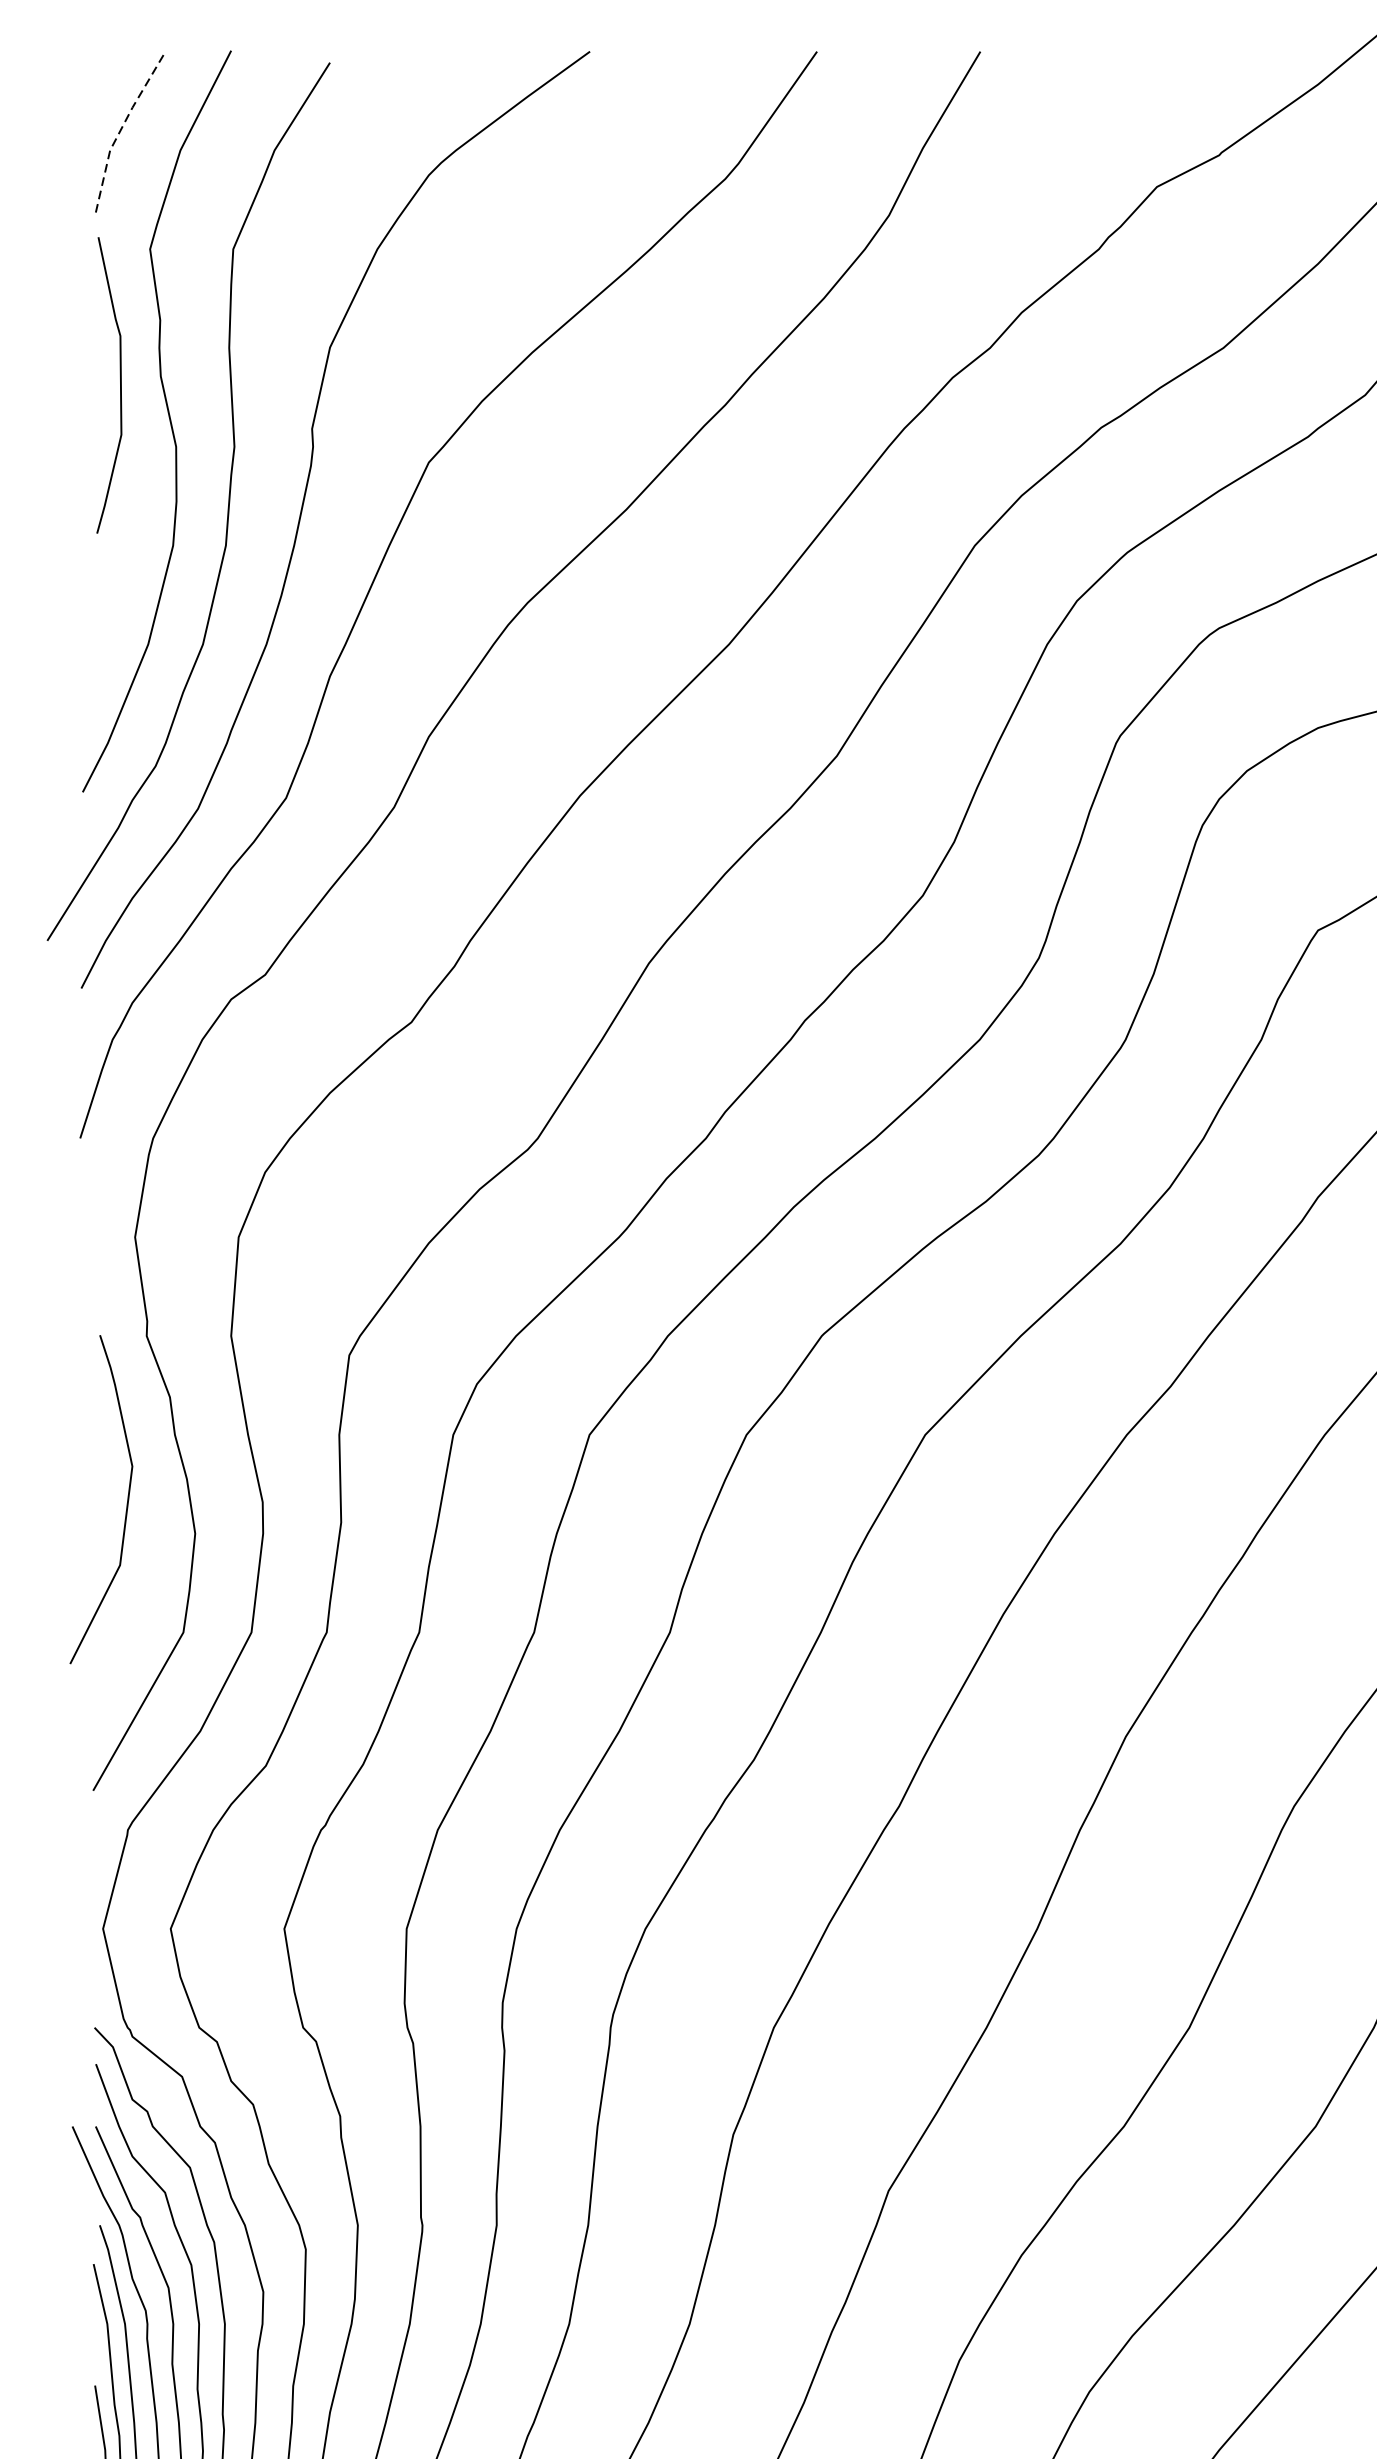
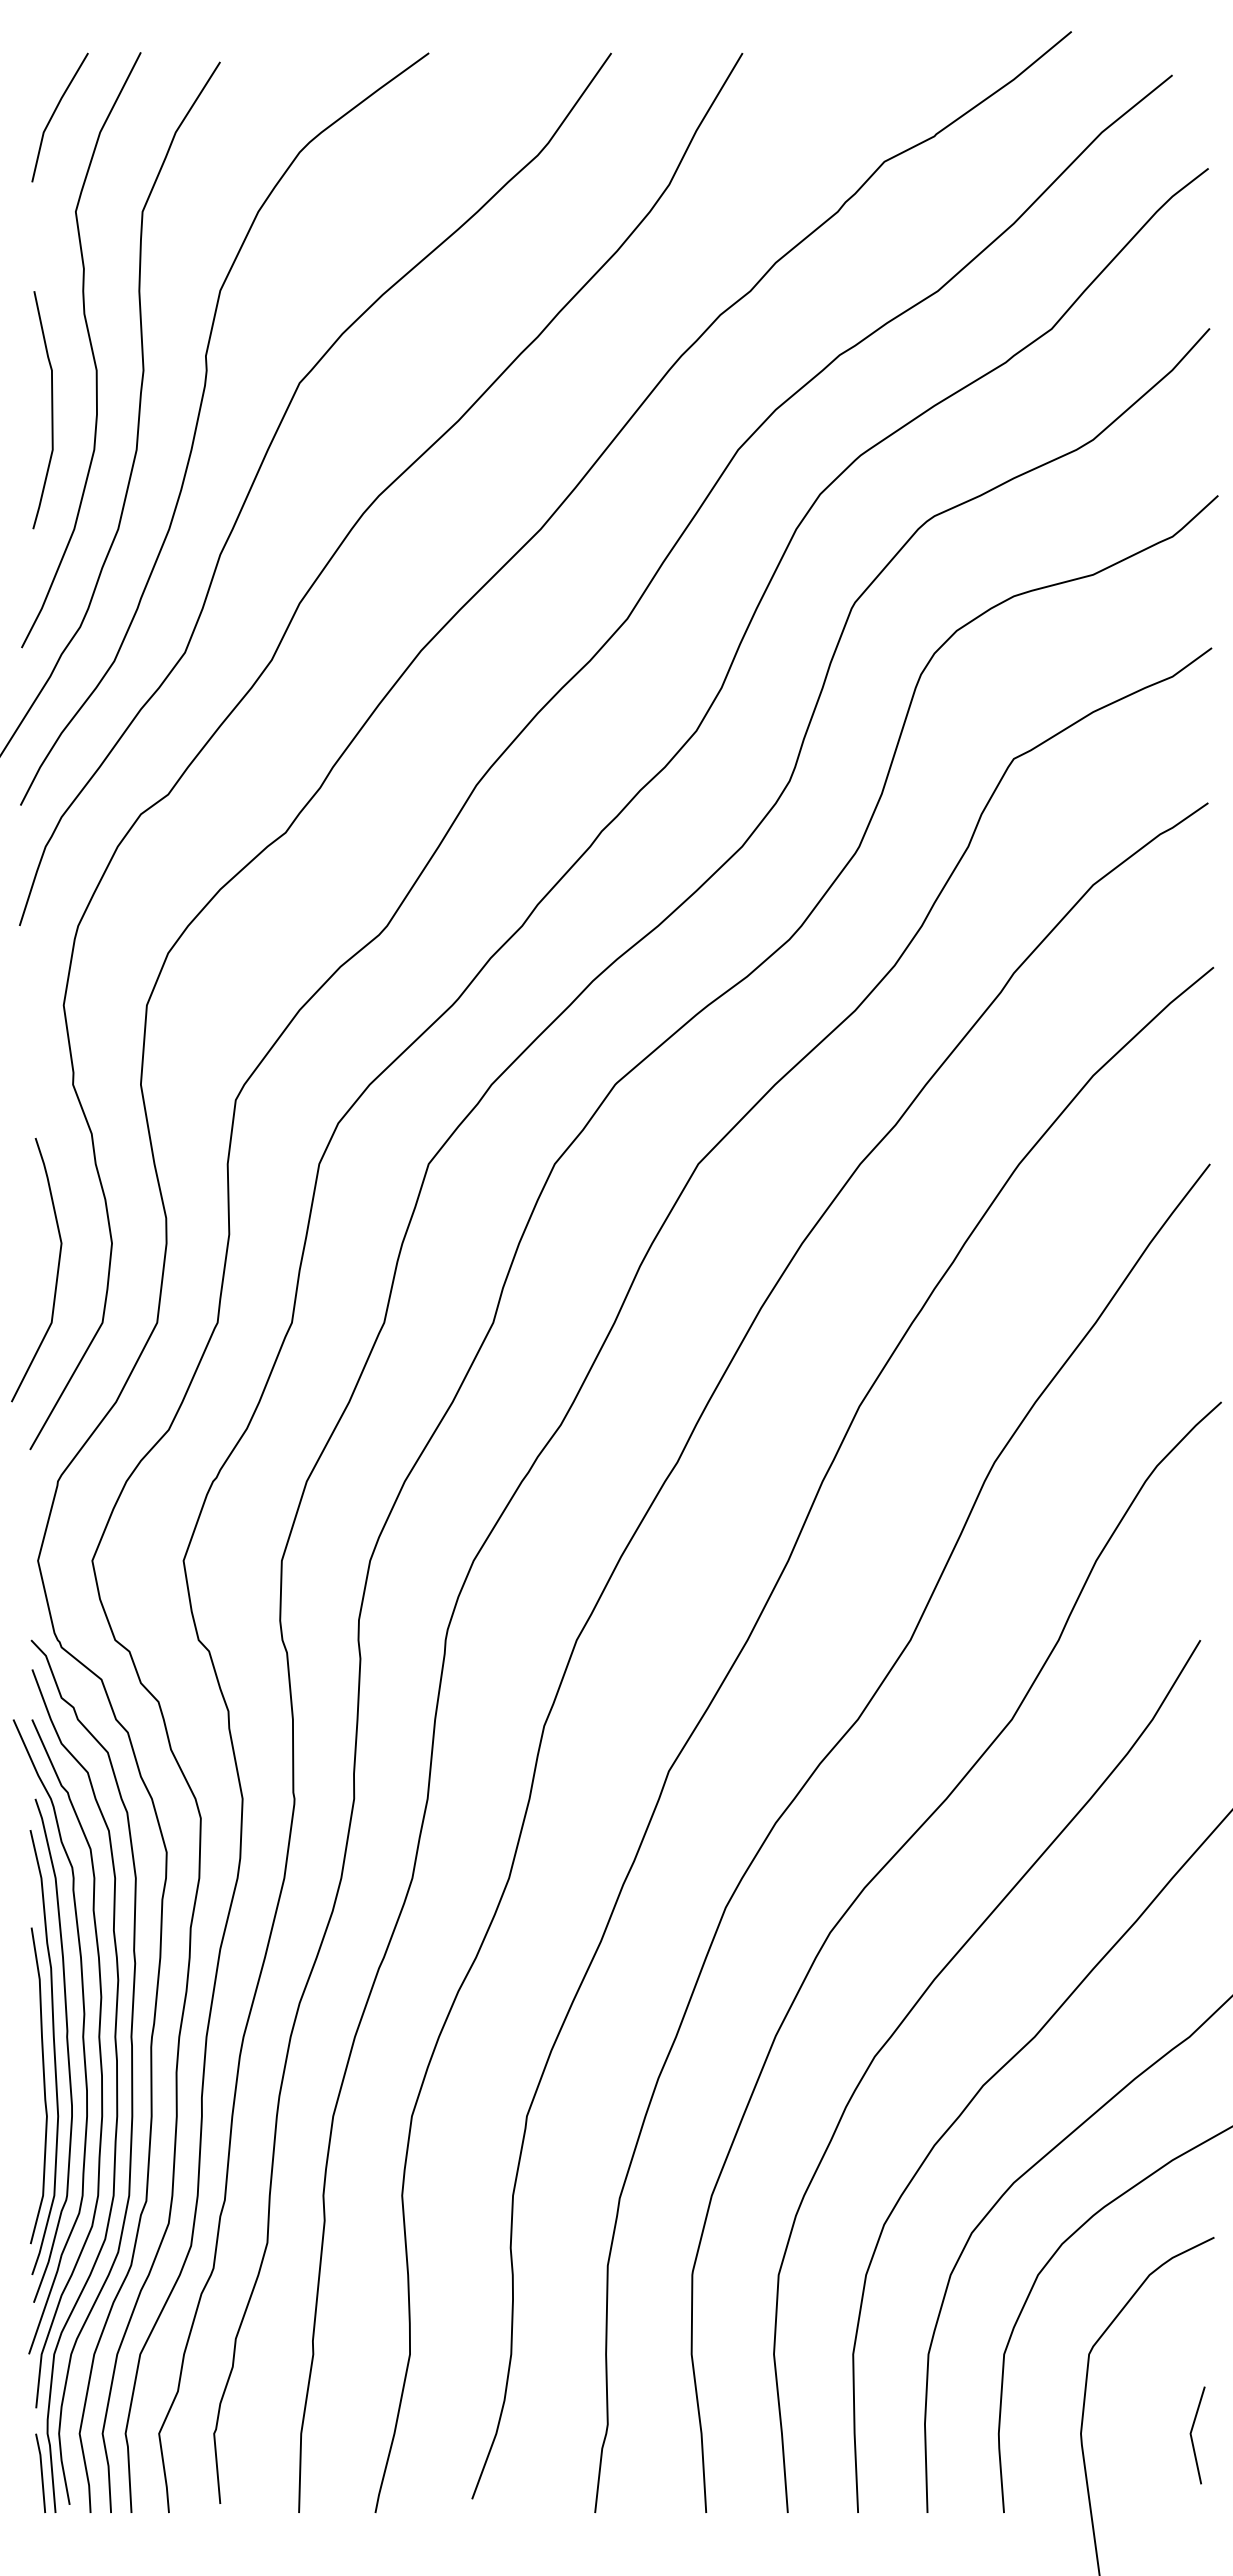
line: (121, 128) -> (52, 114), dashed -> solid
curve: (119, 385) -> (51, 410), moved
curve: (126, 1503) -> (56, 1273), moved

